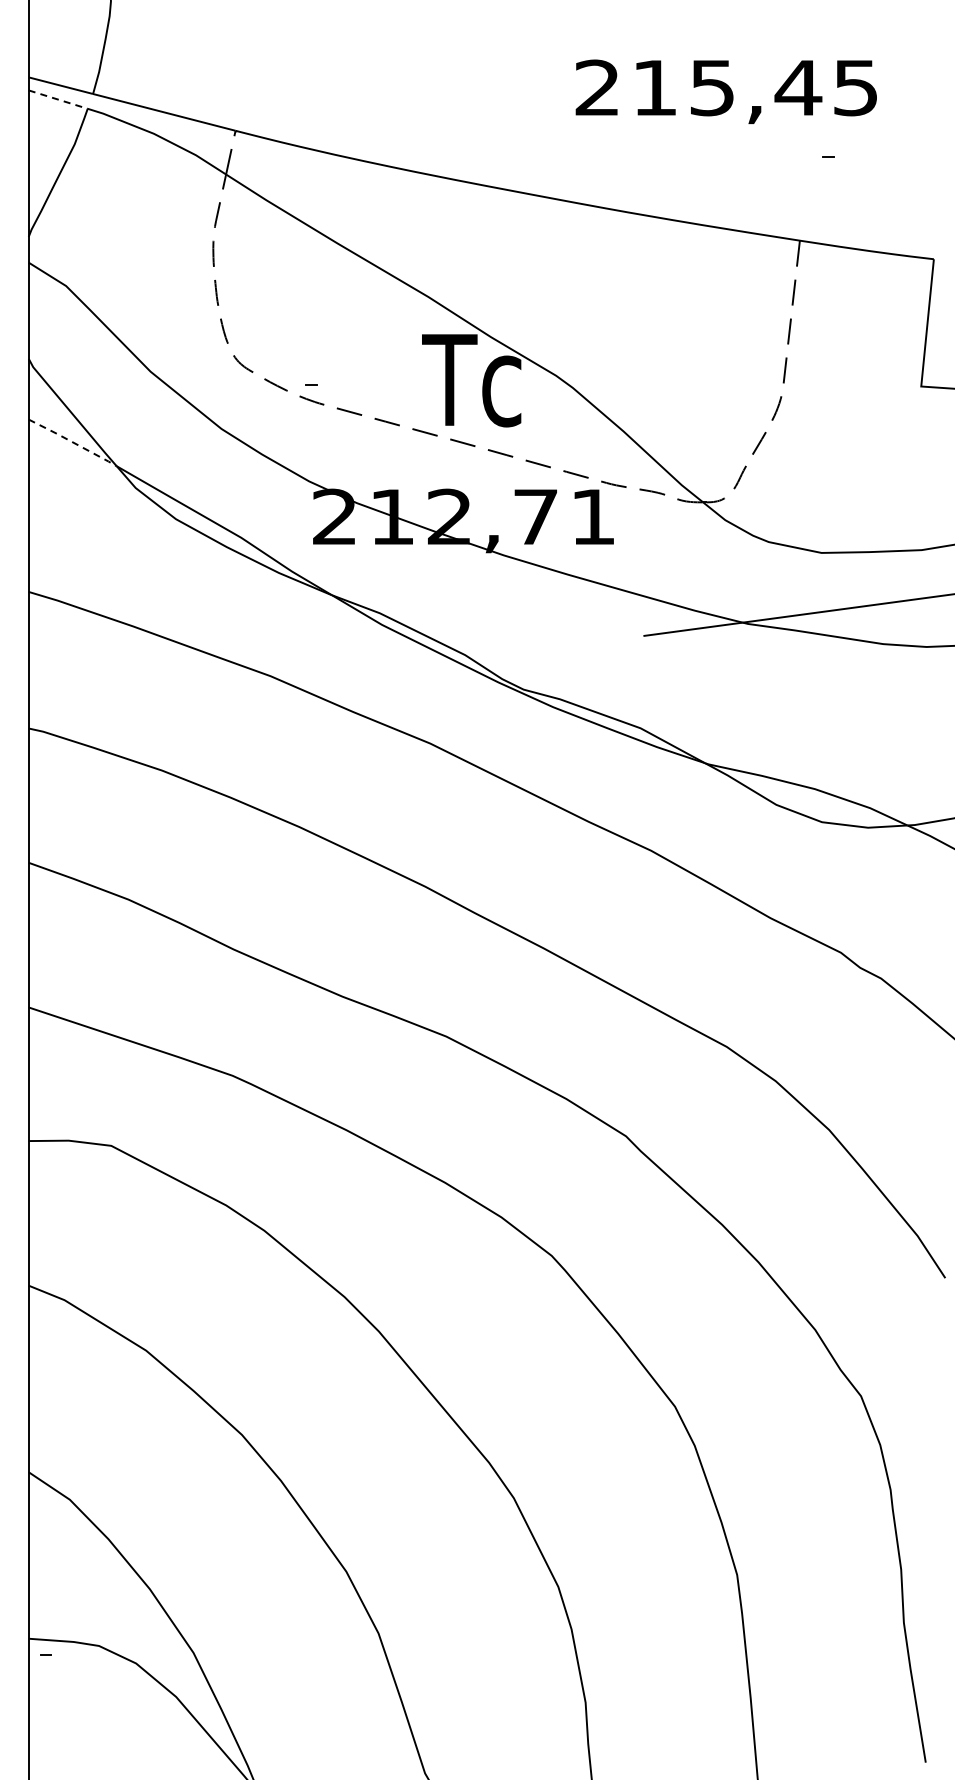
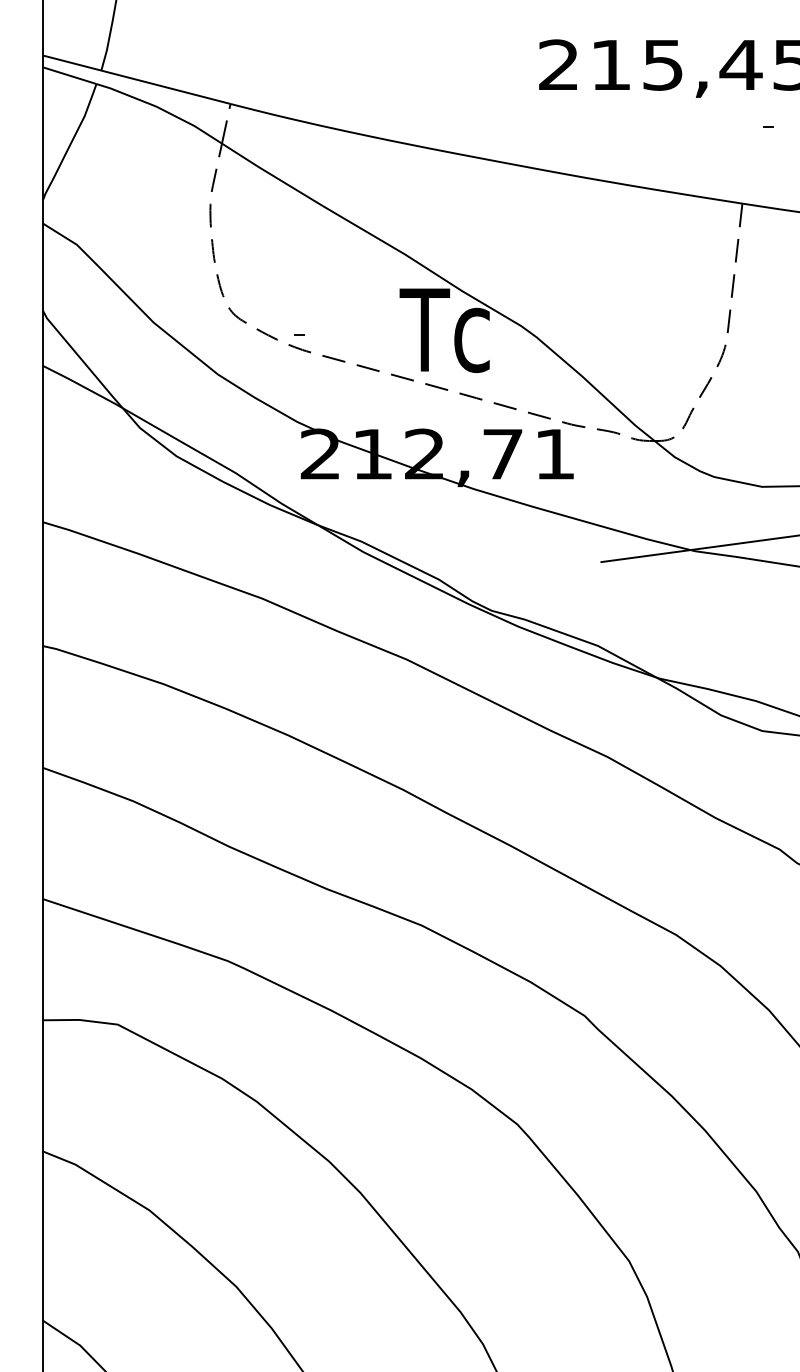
line: (58, 99) -> (69, 75), dashed -> solid
line: (73, 442) -> (83, 386), dashed -> solid

